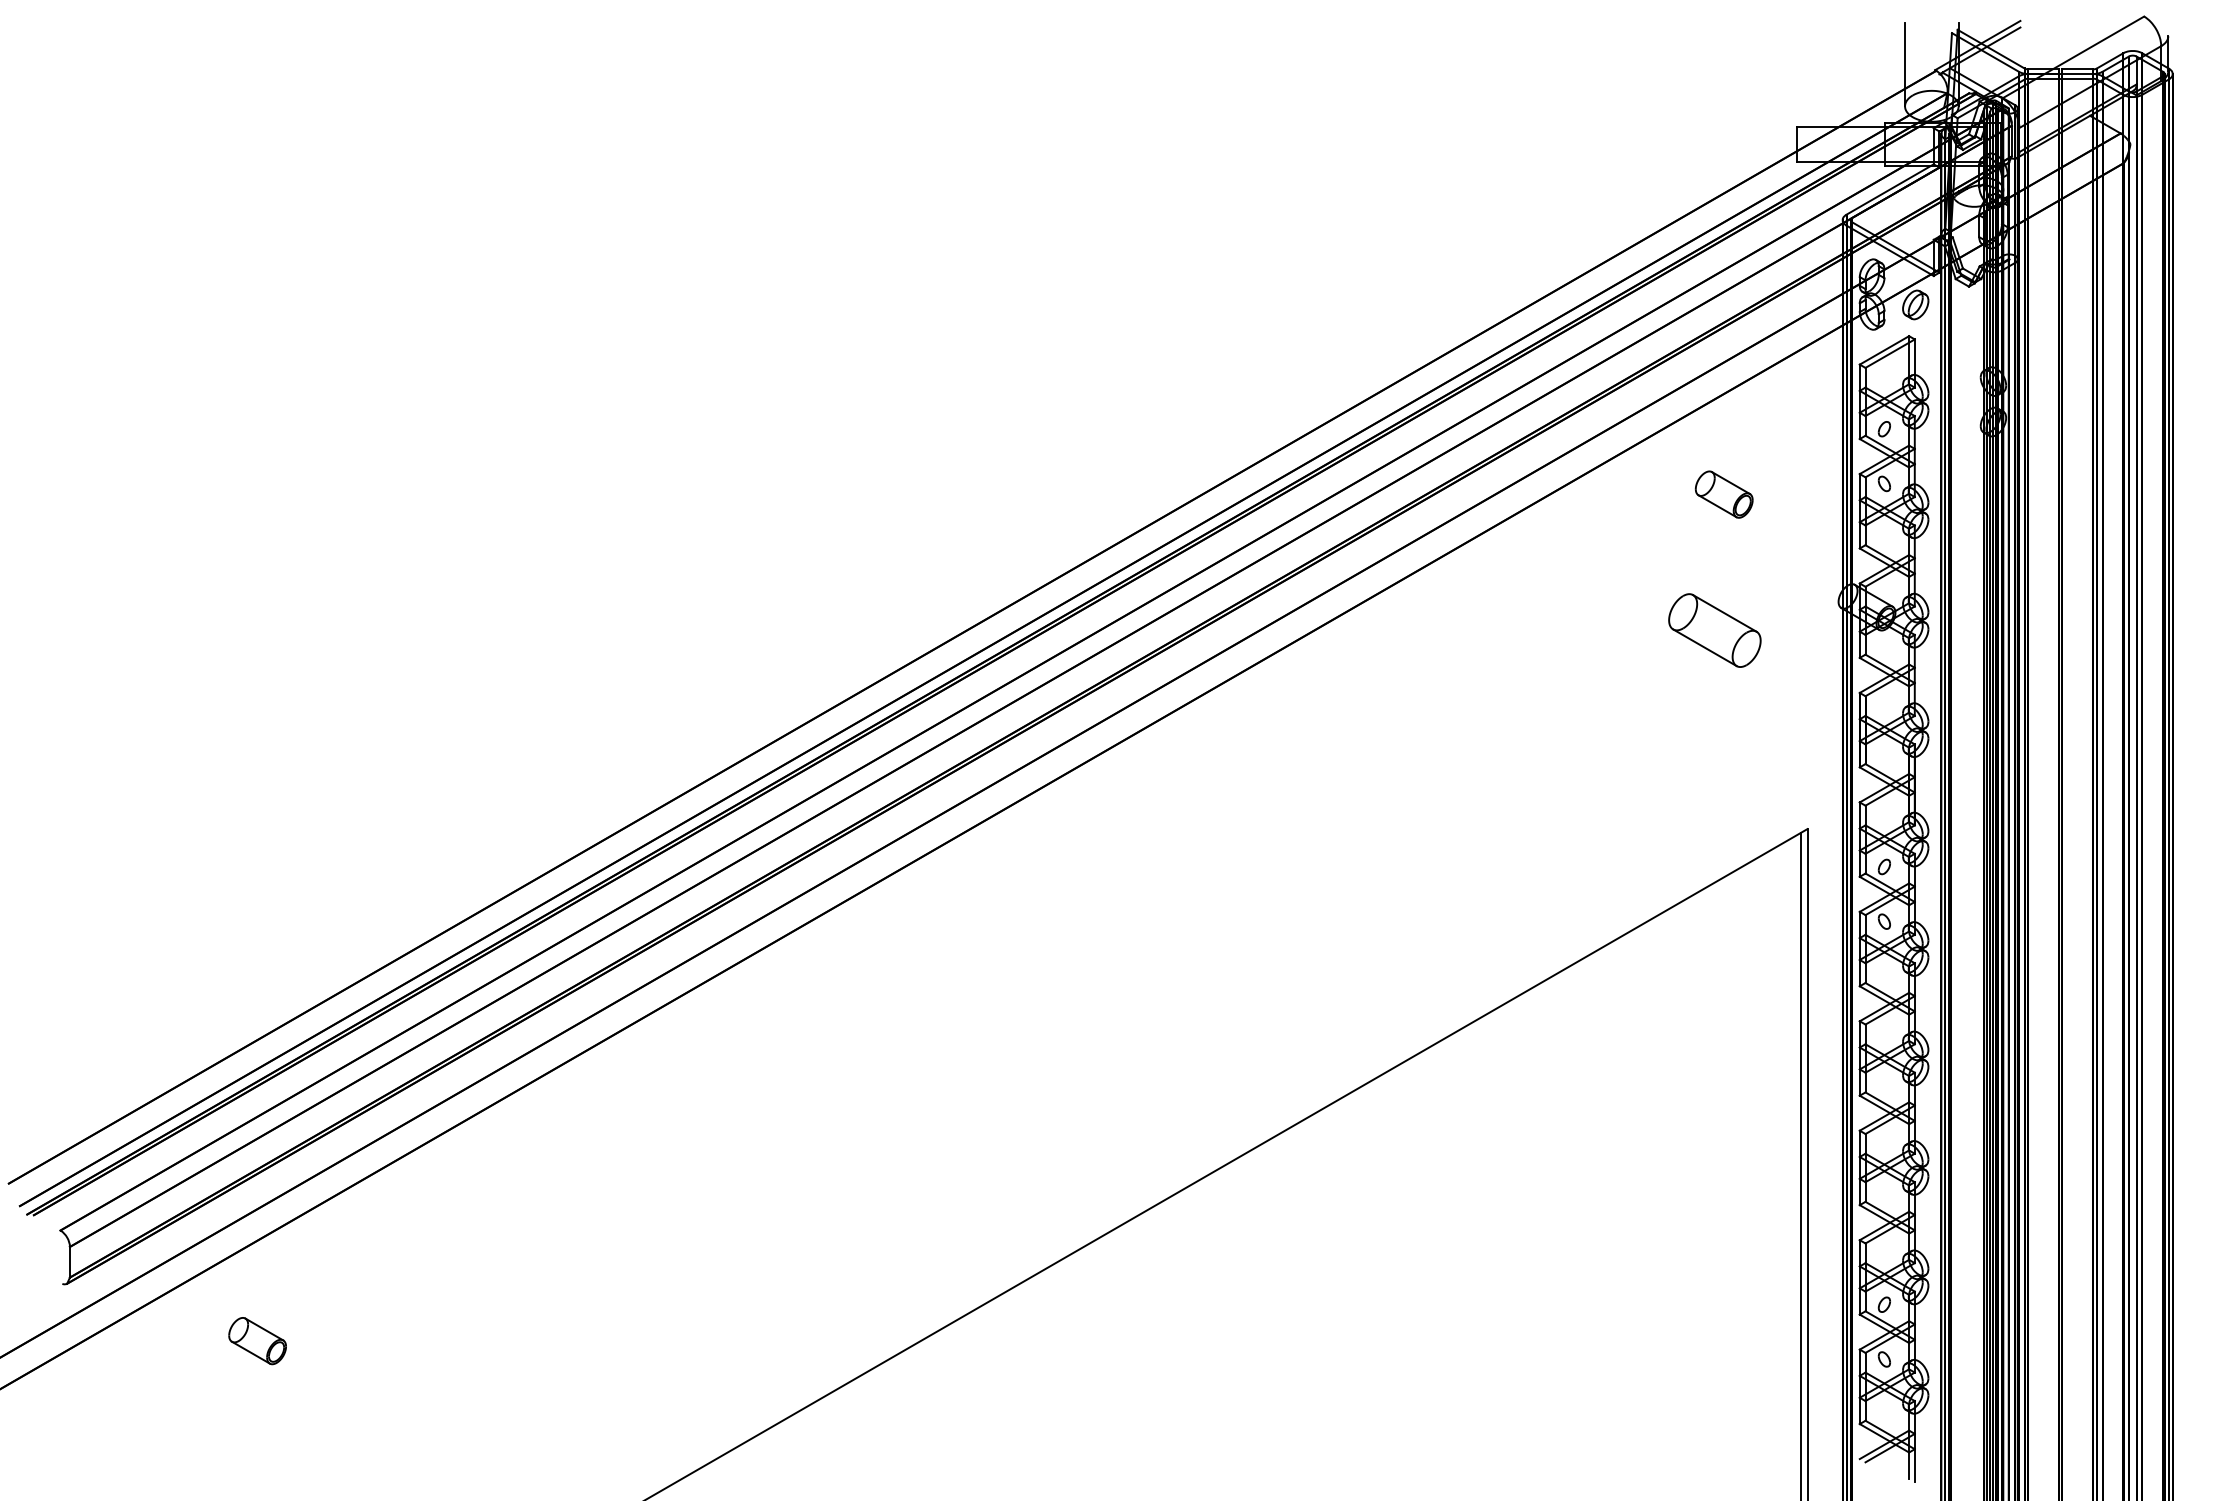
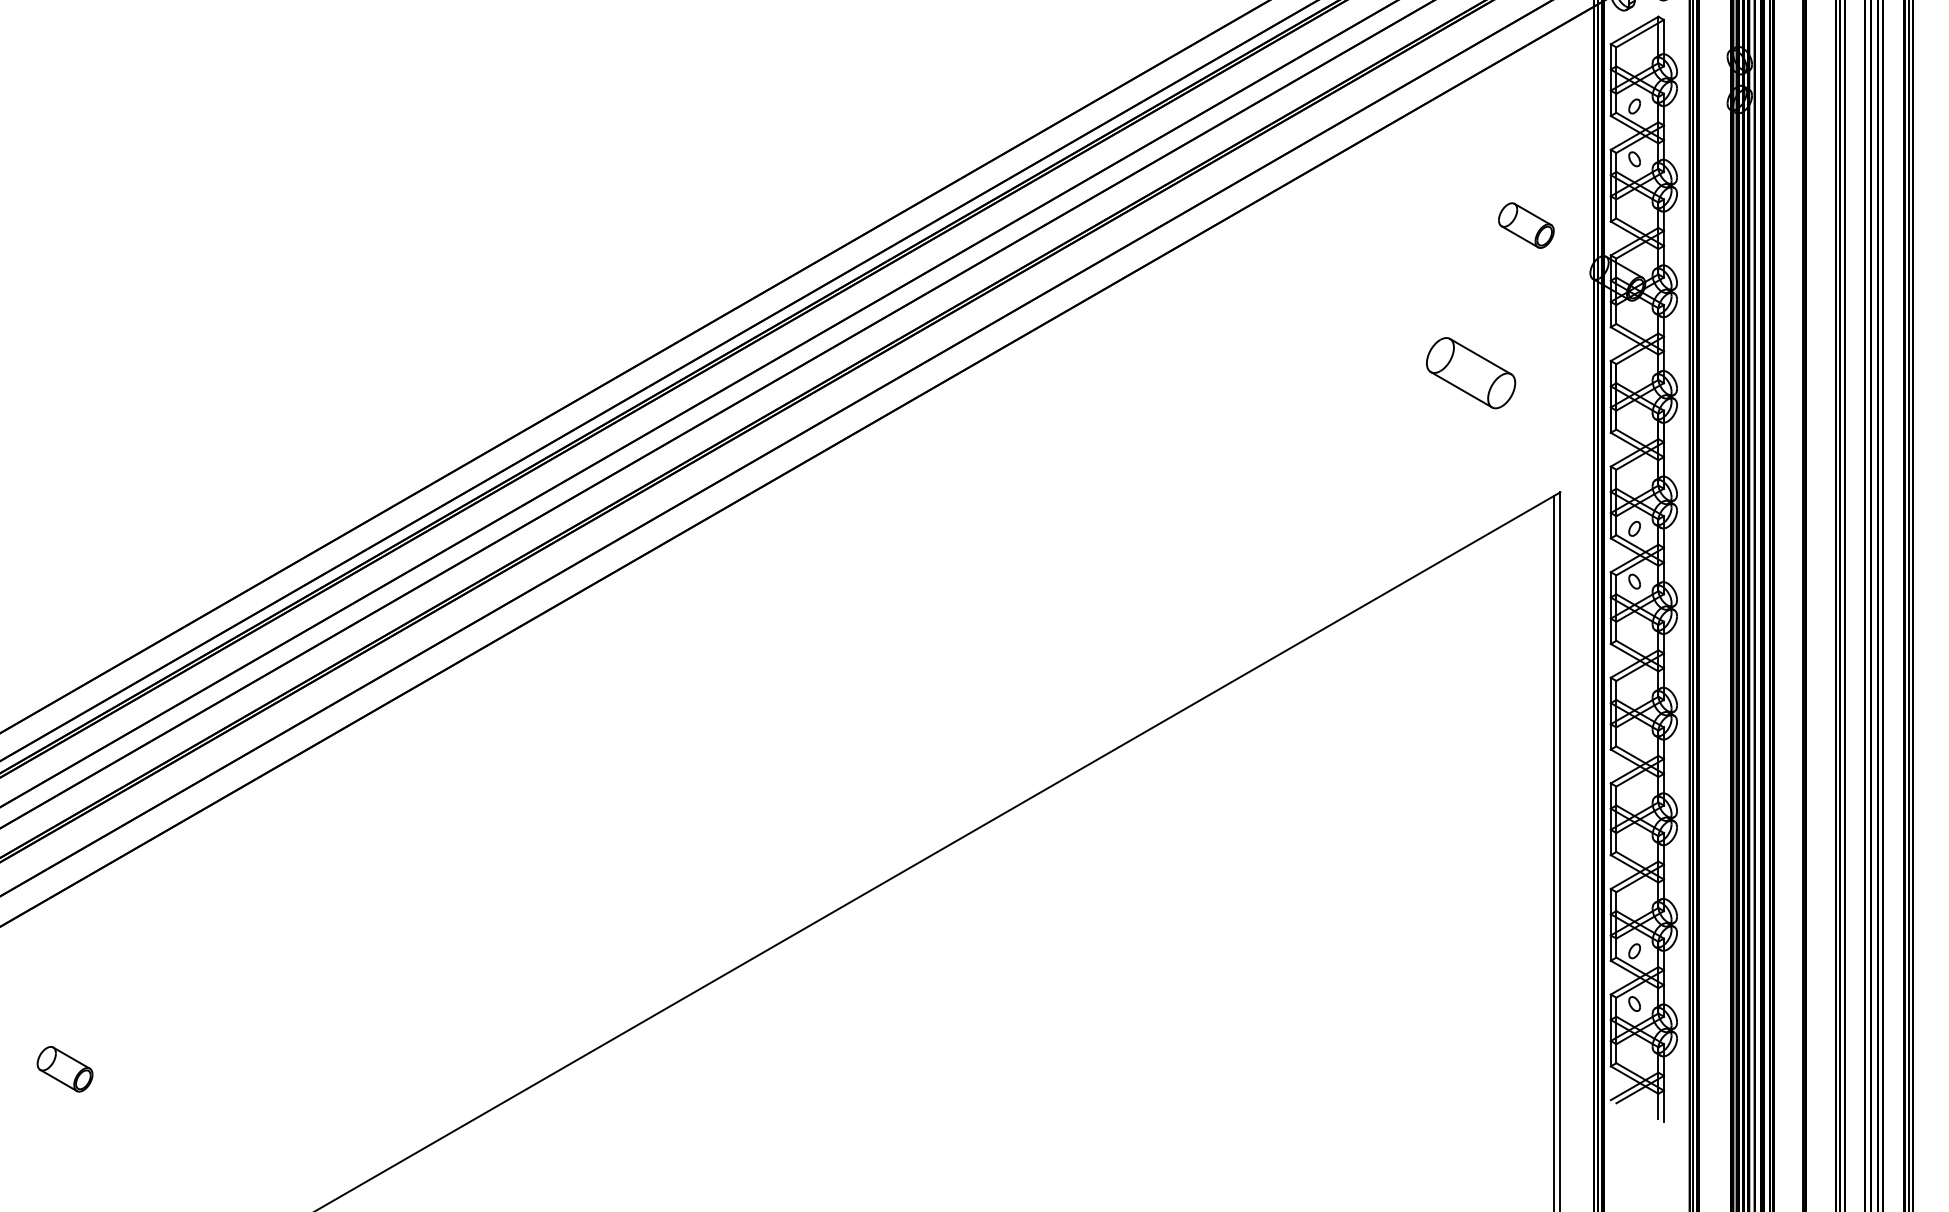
part: (1723, 494) -> (1525, 225), moved
part: (1714, 630) -> (1470, 373), moved
part: (257, 1341) -> (64, 1069), moved

